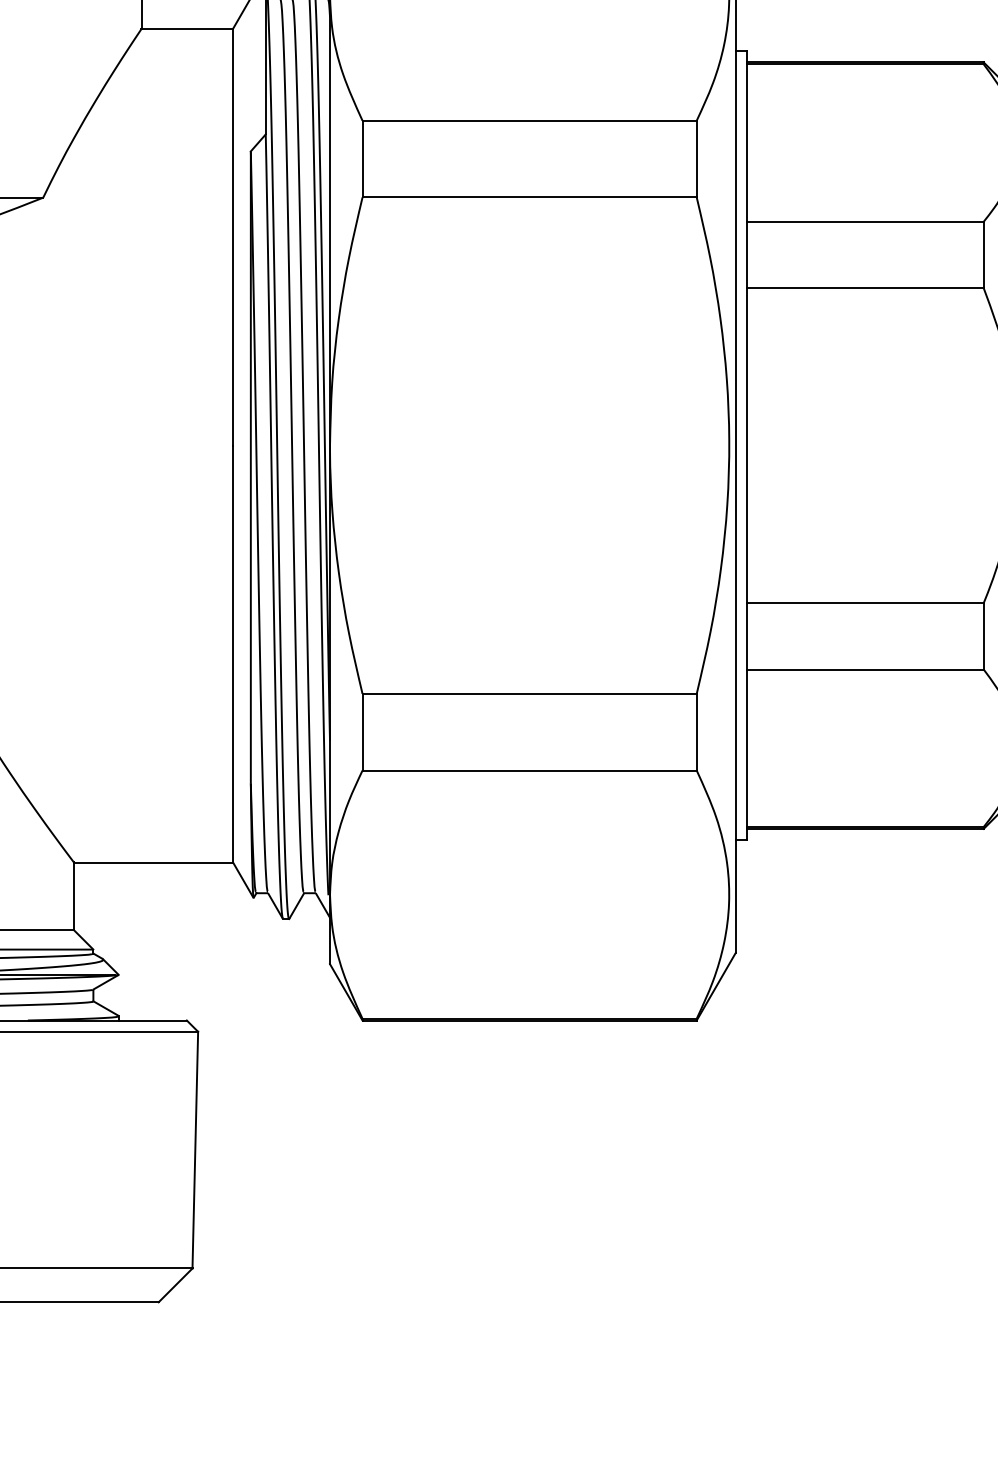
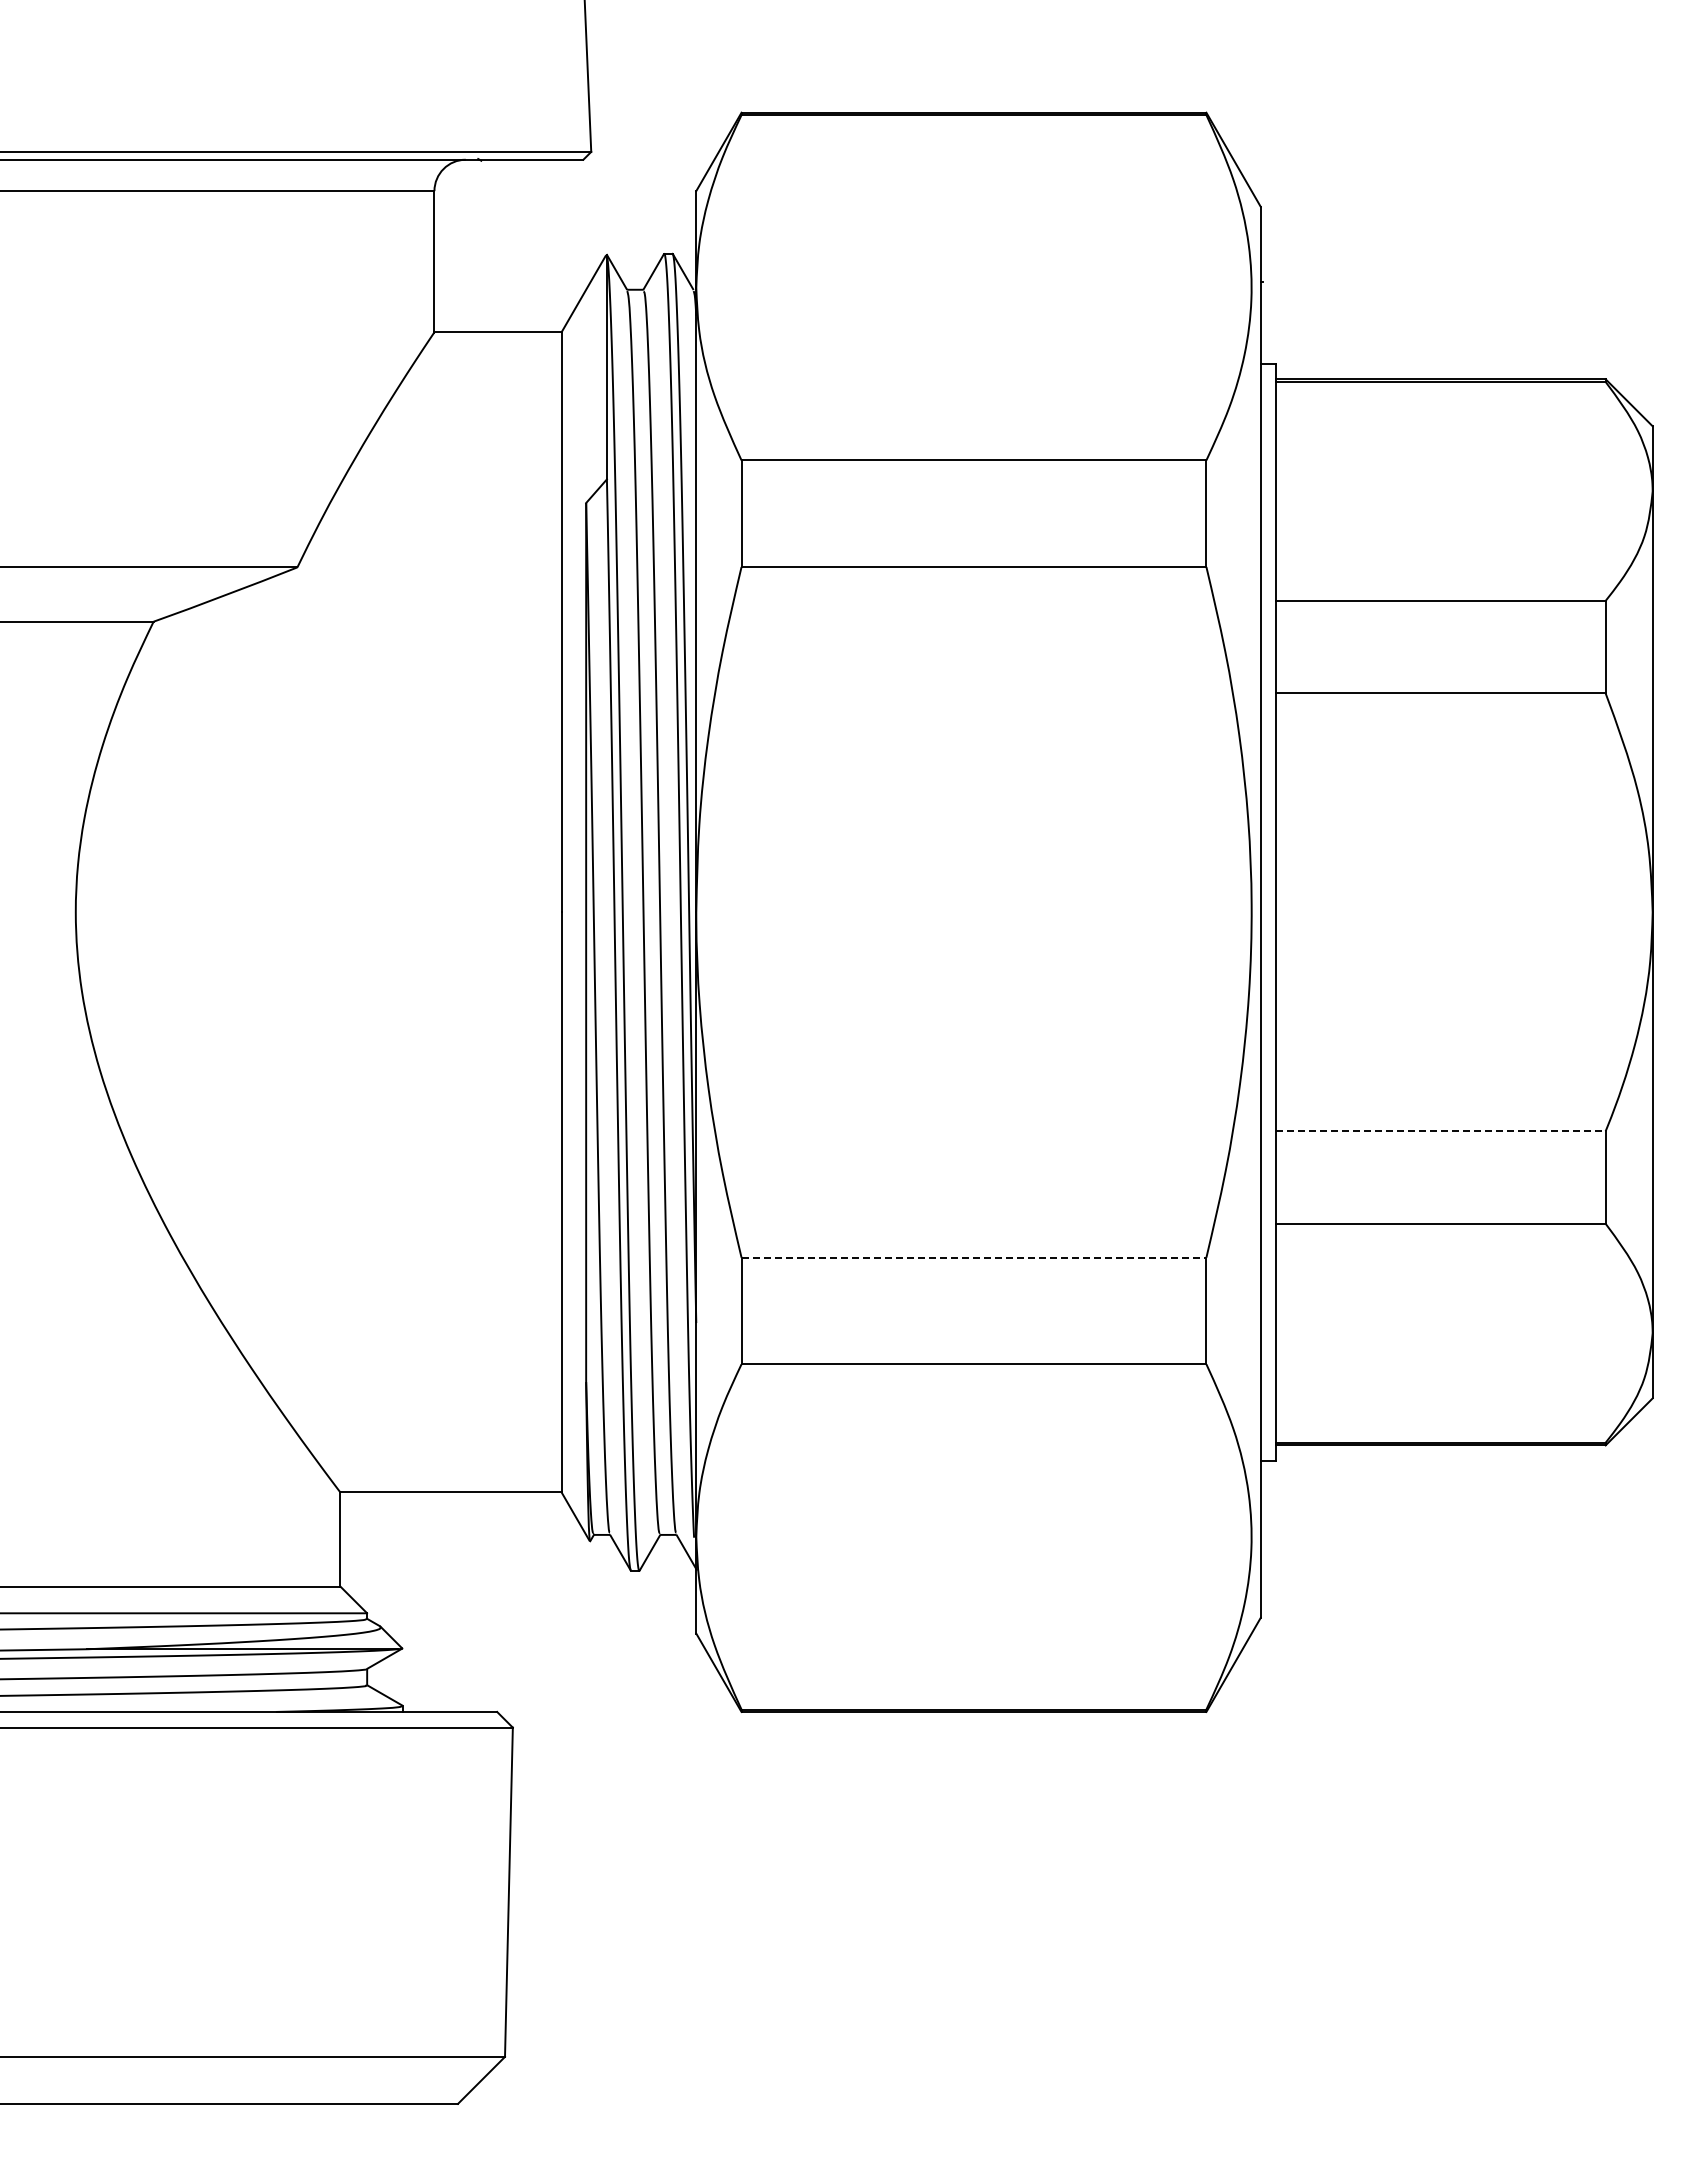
line: (865, 603) -> (1441, 1131), solid -> dashed
line: (530, 693) -> (974, 1257), solid -> dashed

